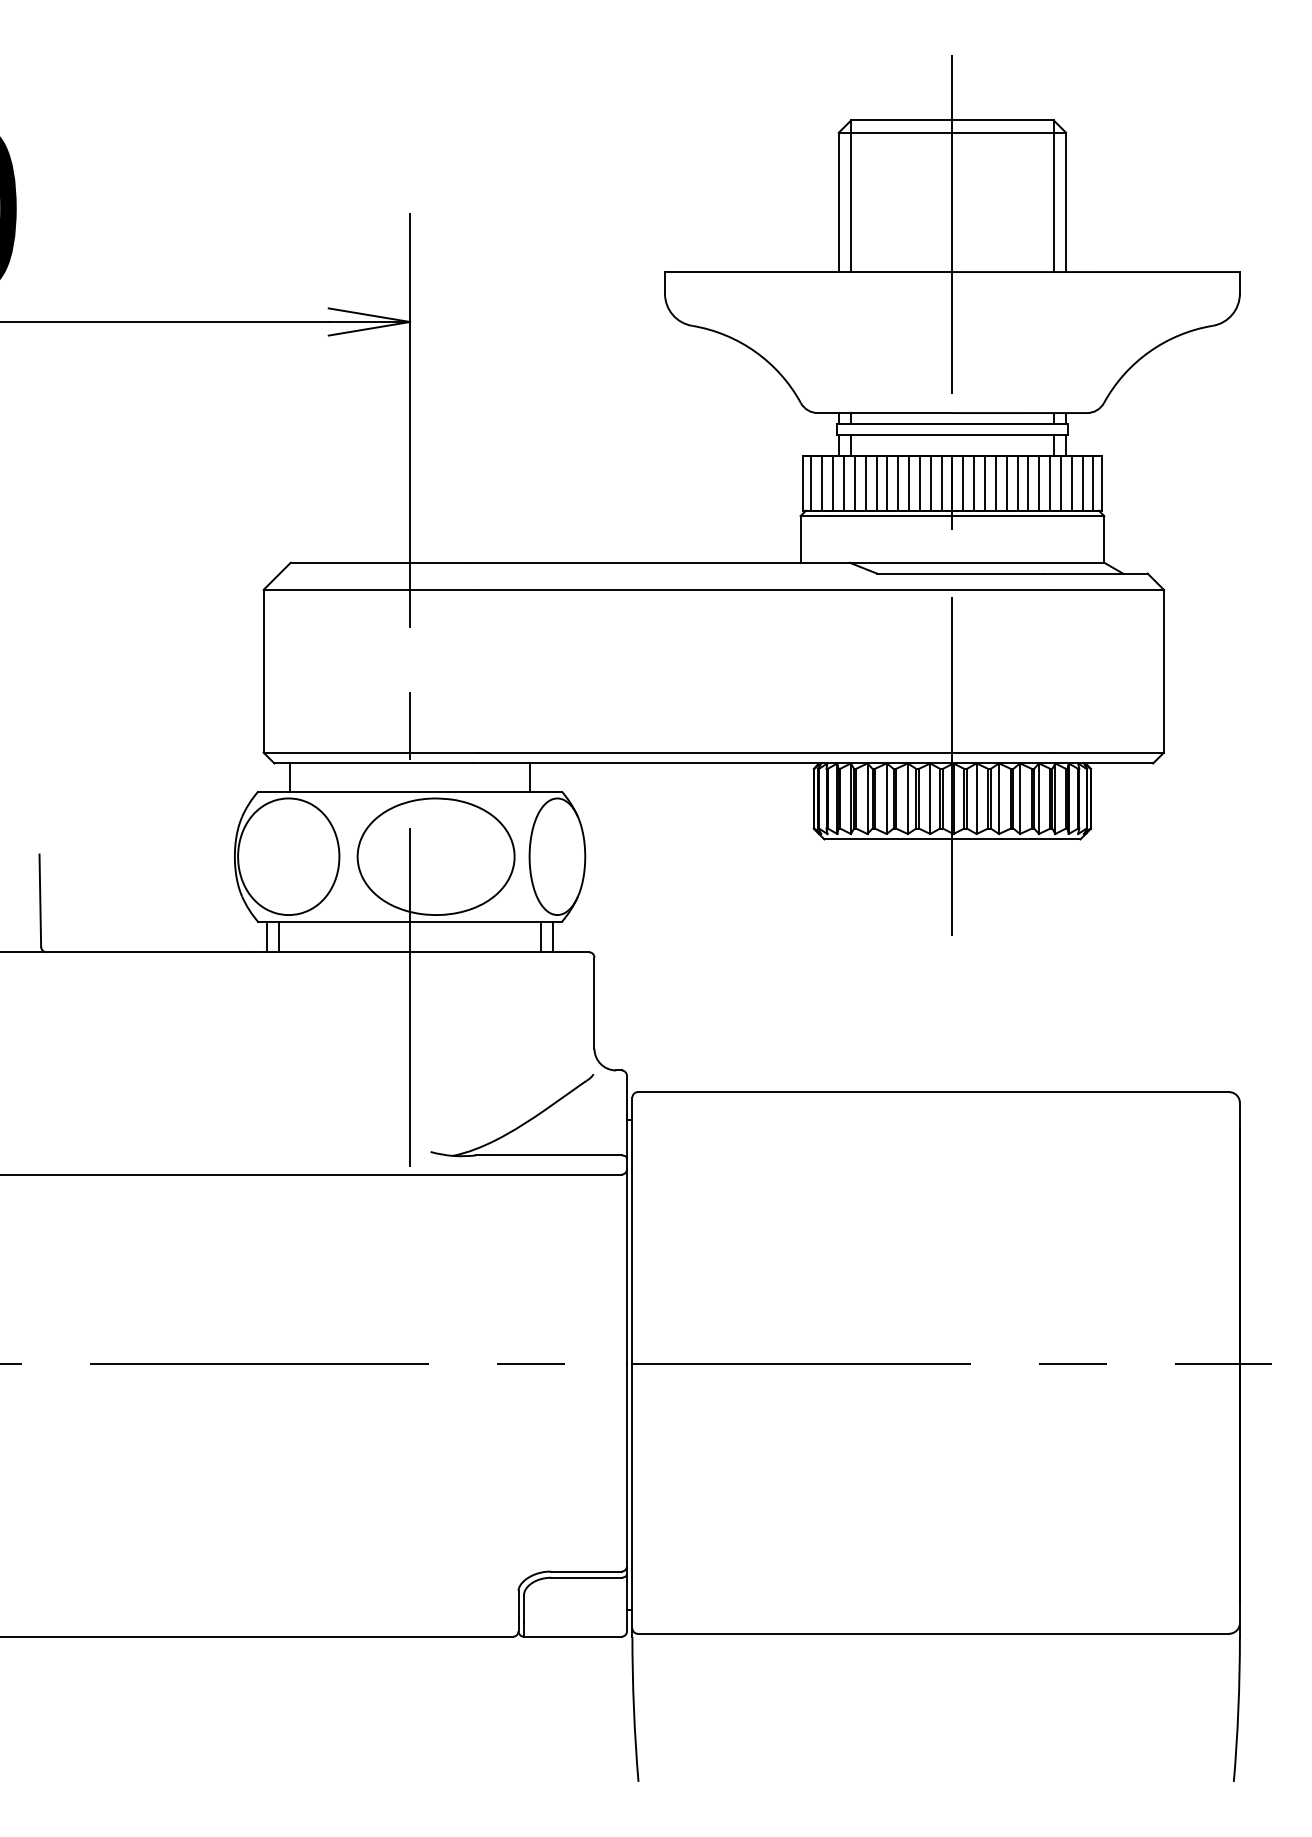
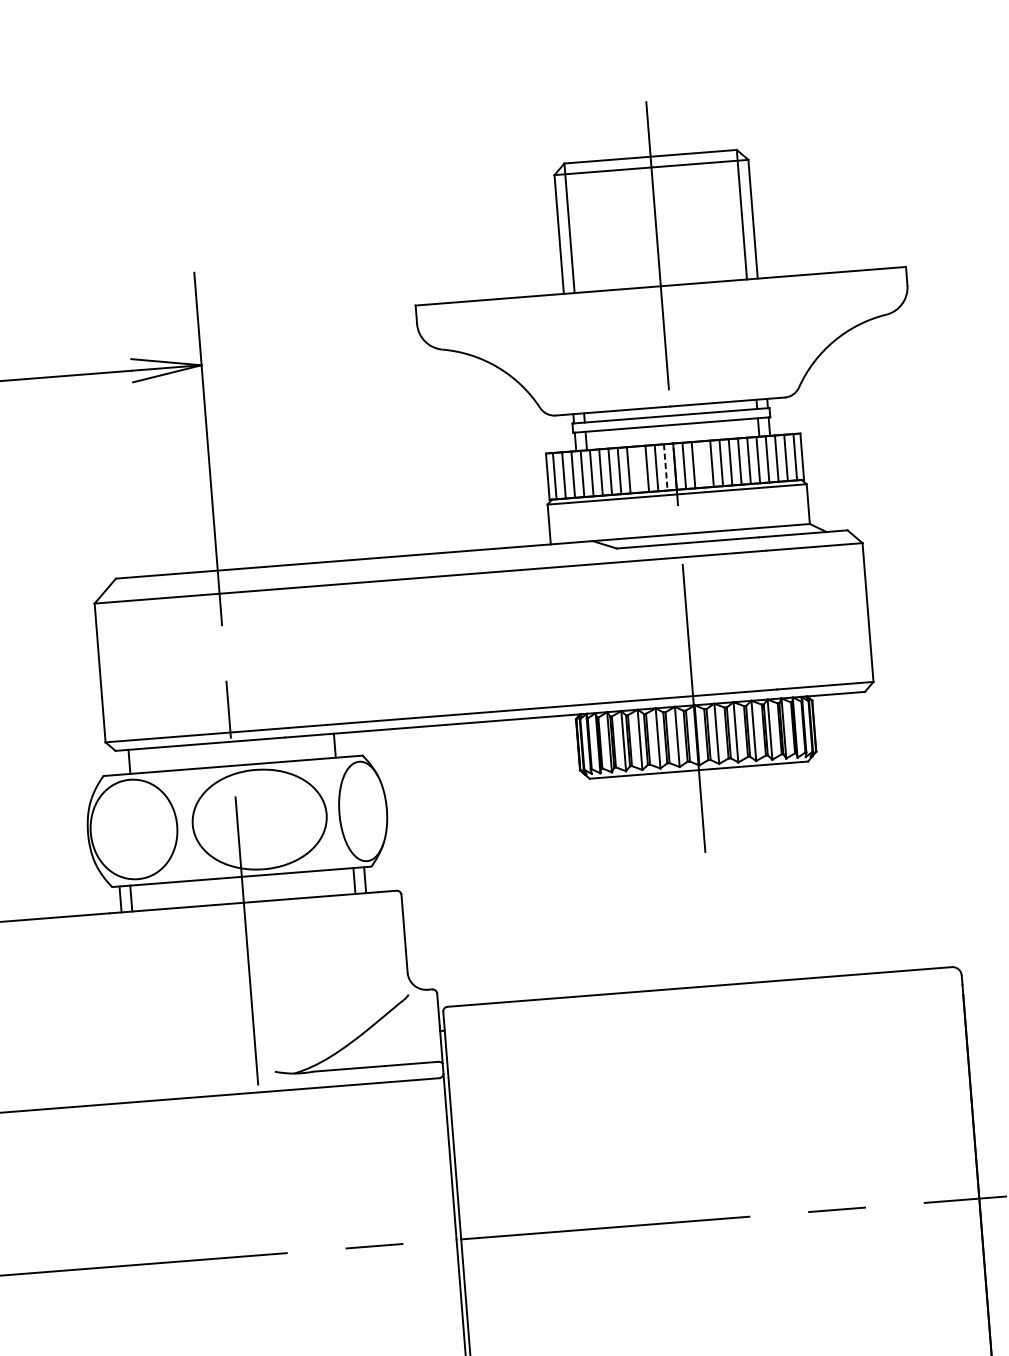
line: (909, 483) -> (638, 469), removed
line: (985, 483) -> (703, 464), removed
line: (941, 484) -> (665, 468), solid -> dashed

